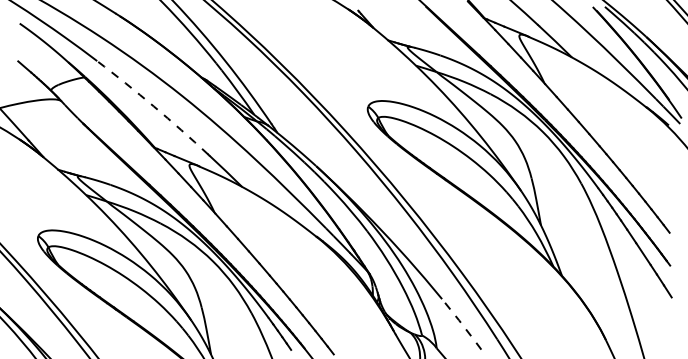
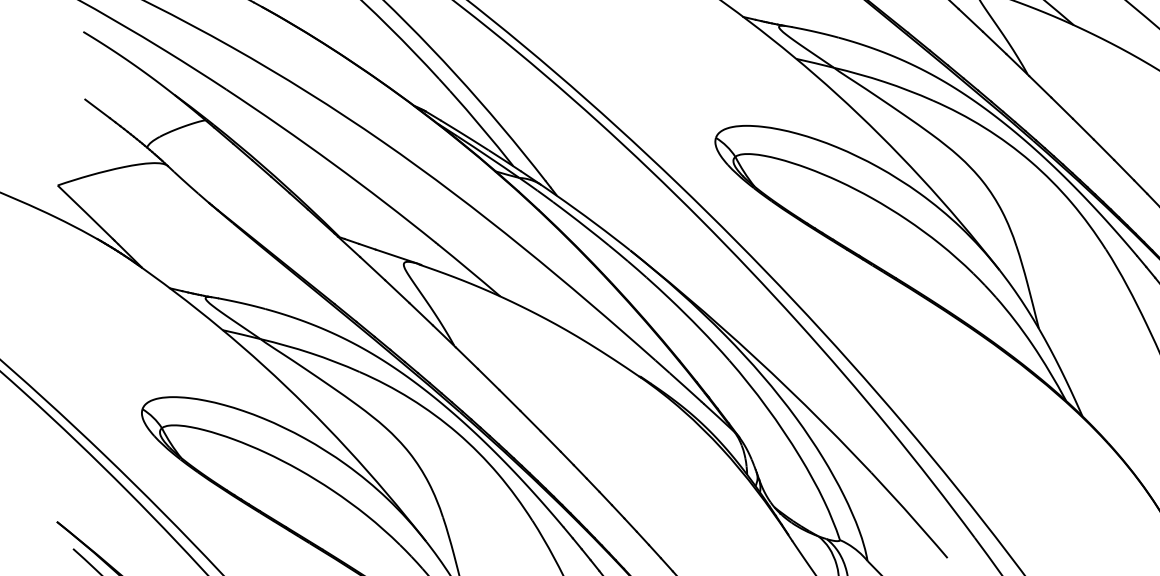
arc: (153, 106) -> (332, 163), dashed -> solid
line: (462, 324) -> (910, 515), dashed -> solid

